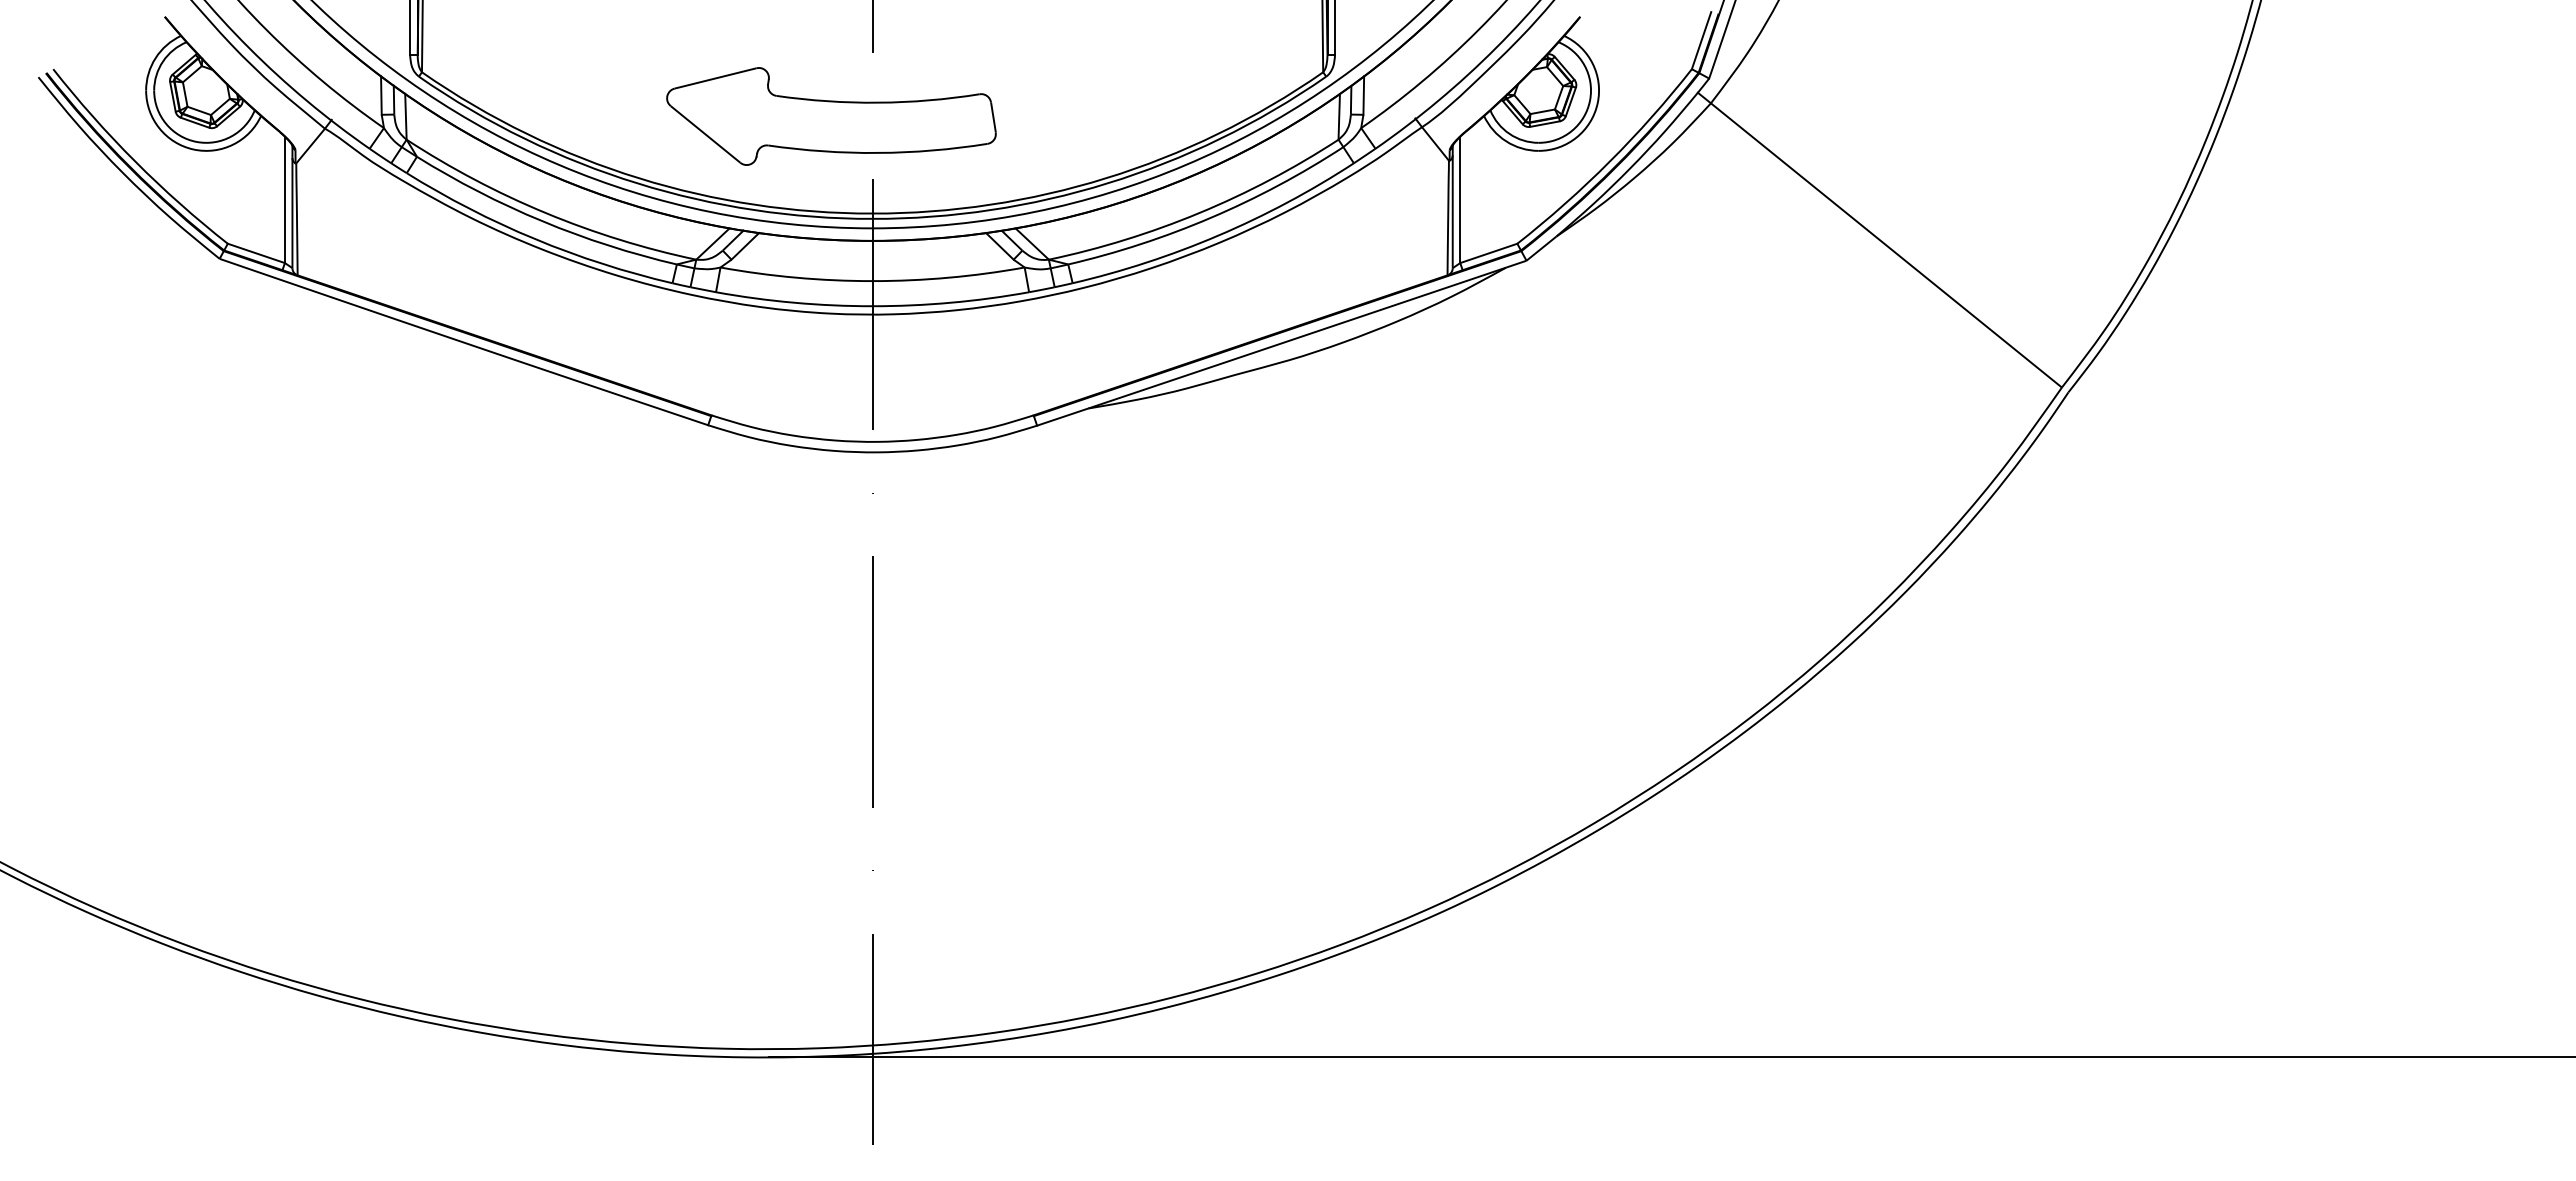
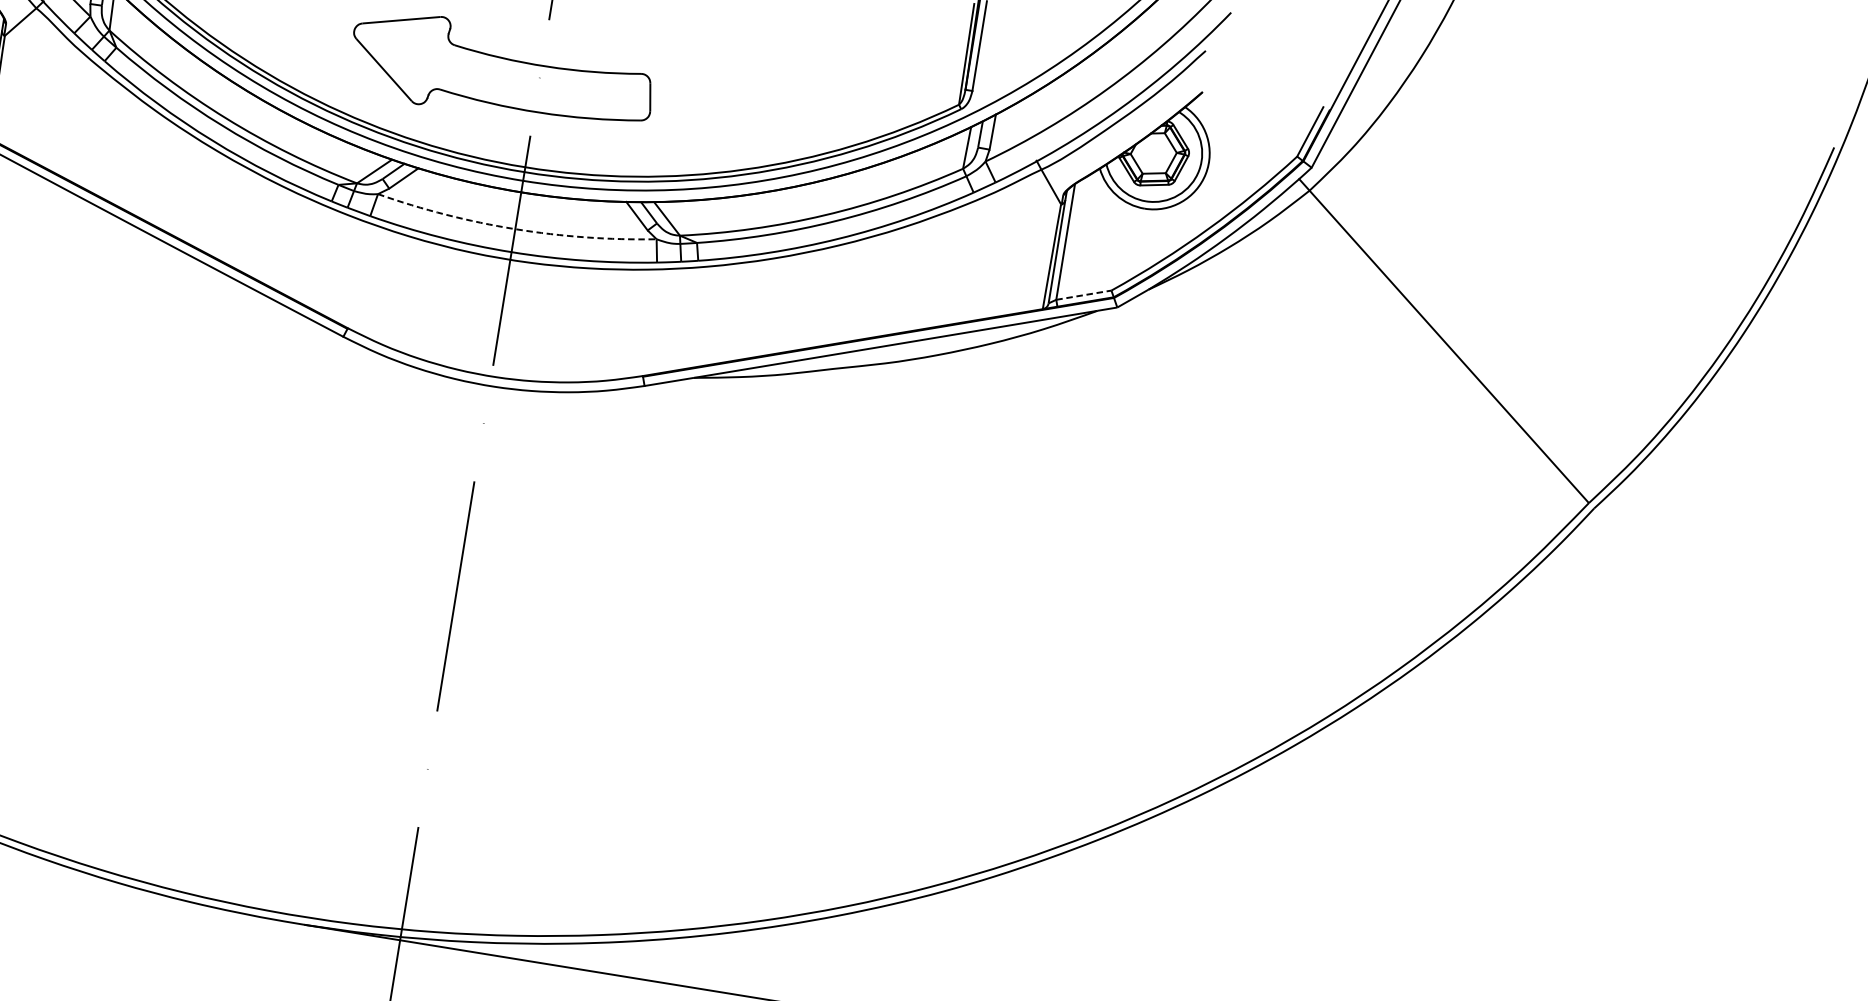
line: (1489, 253) -> (1084, 295), solid -> dashed
arc: (872, 281) -> (515, 229), solid -> dashed

